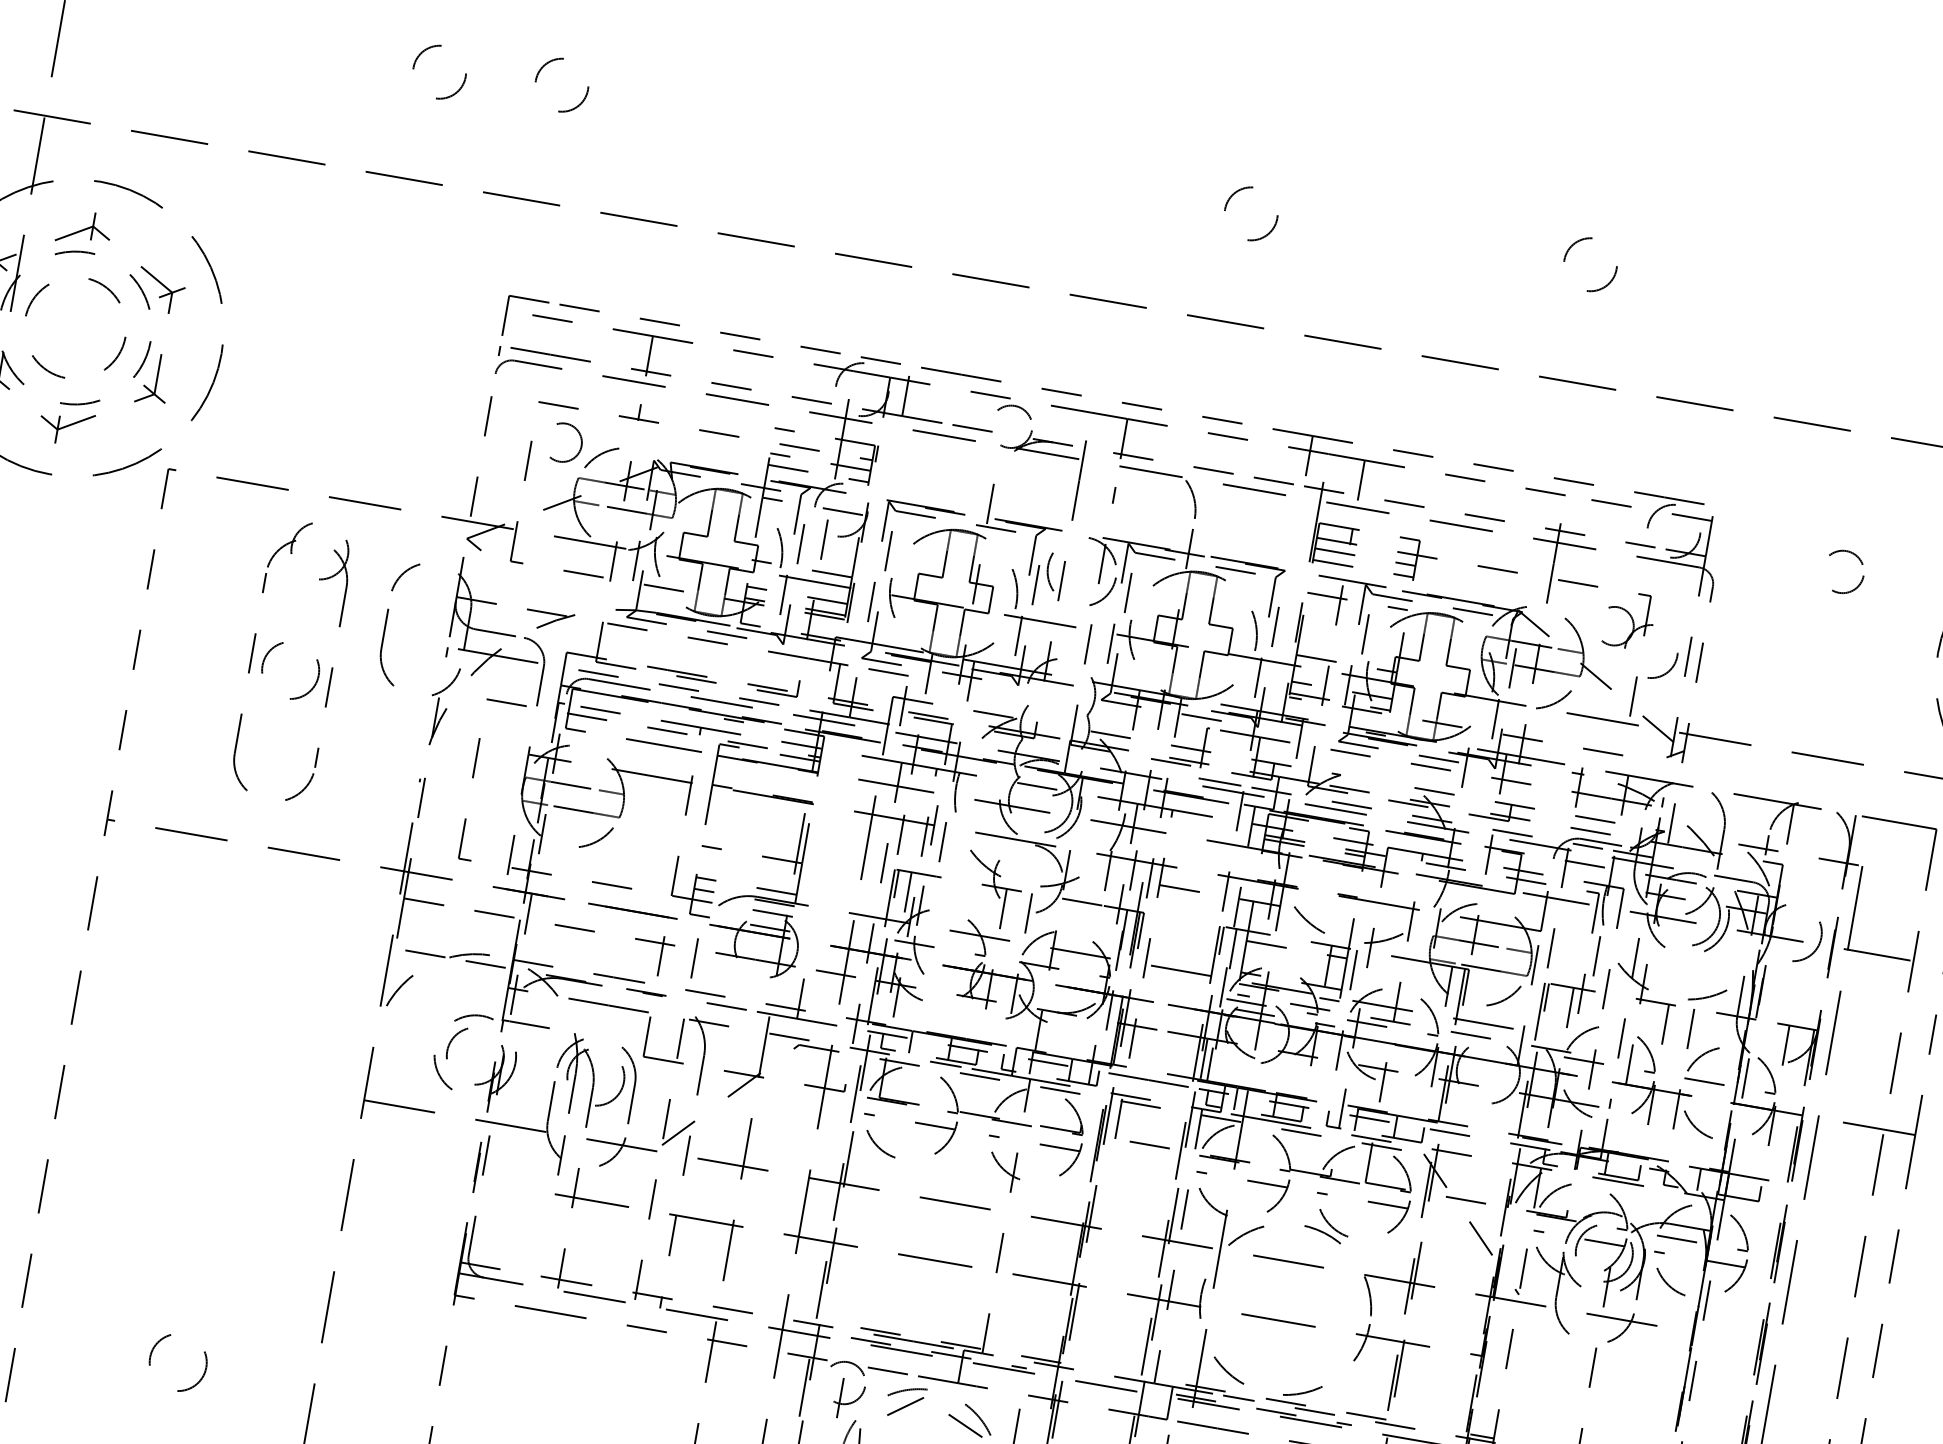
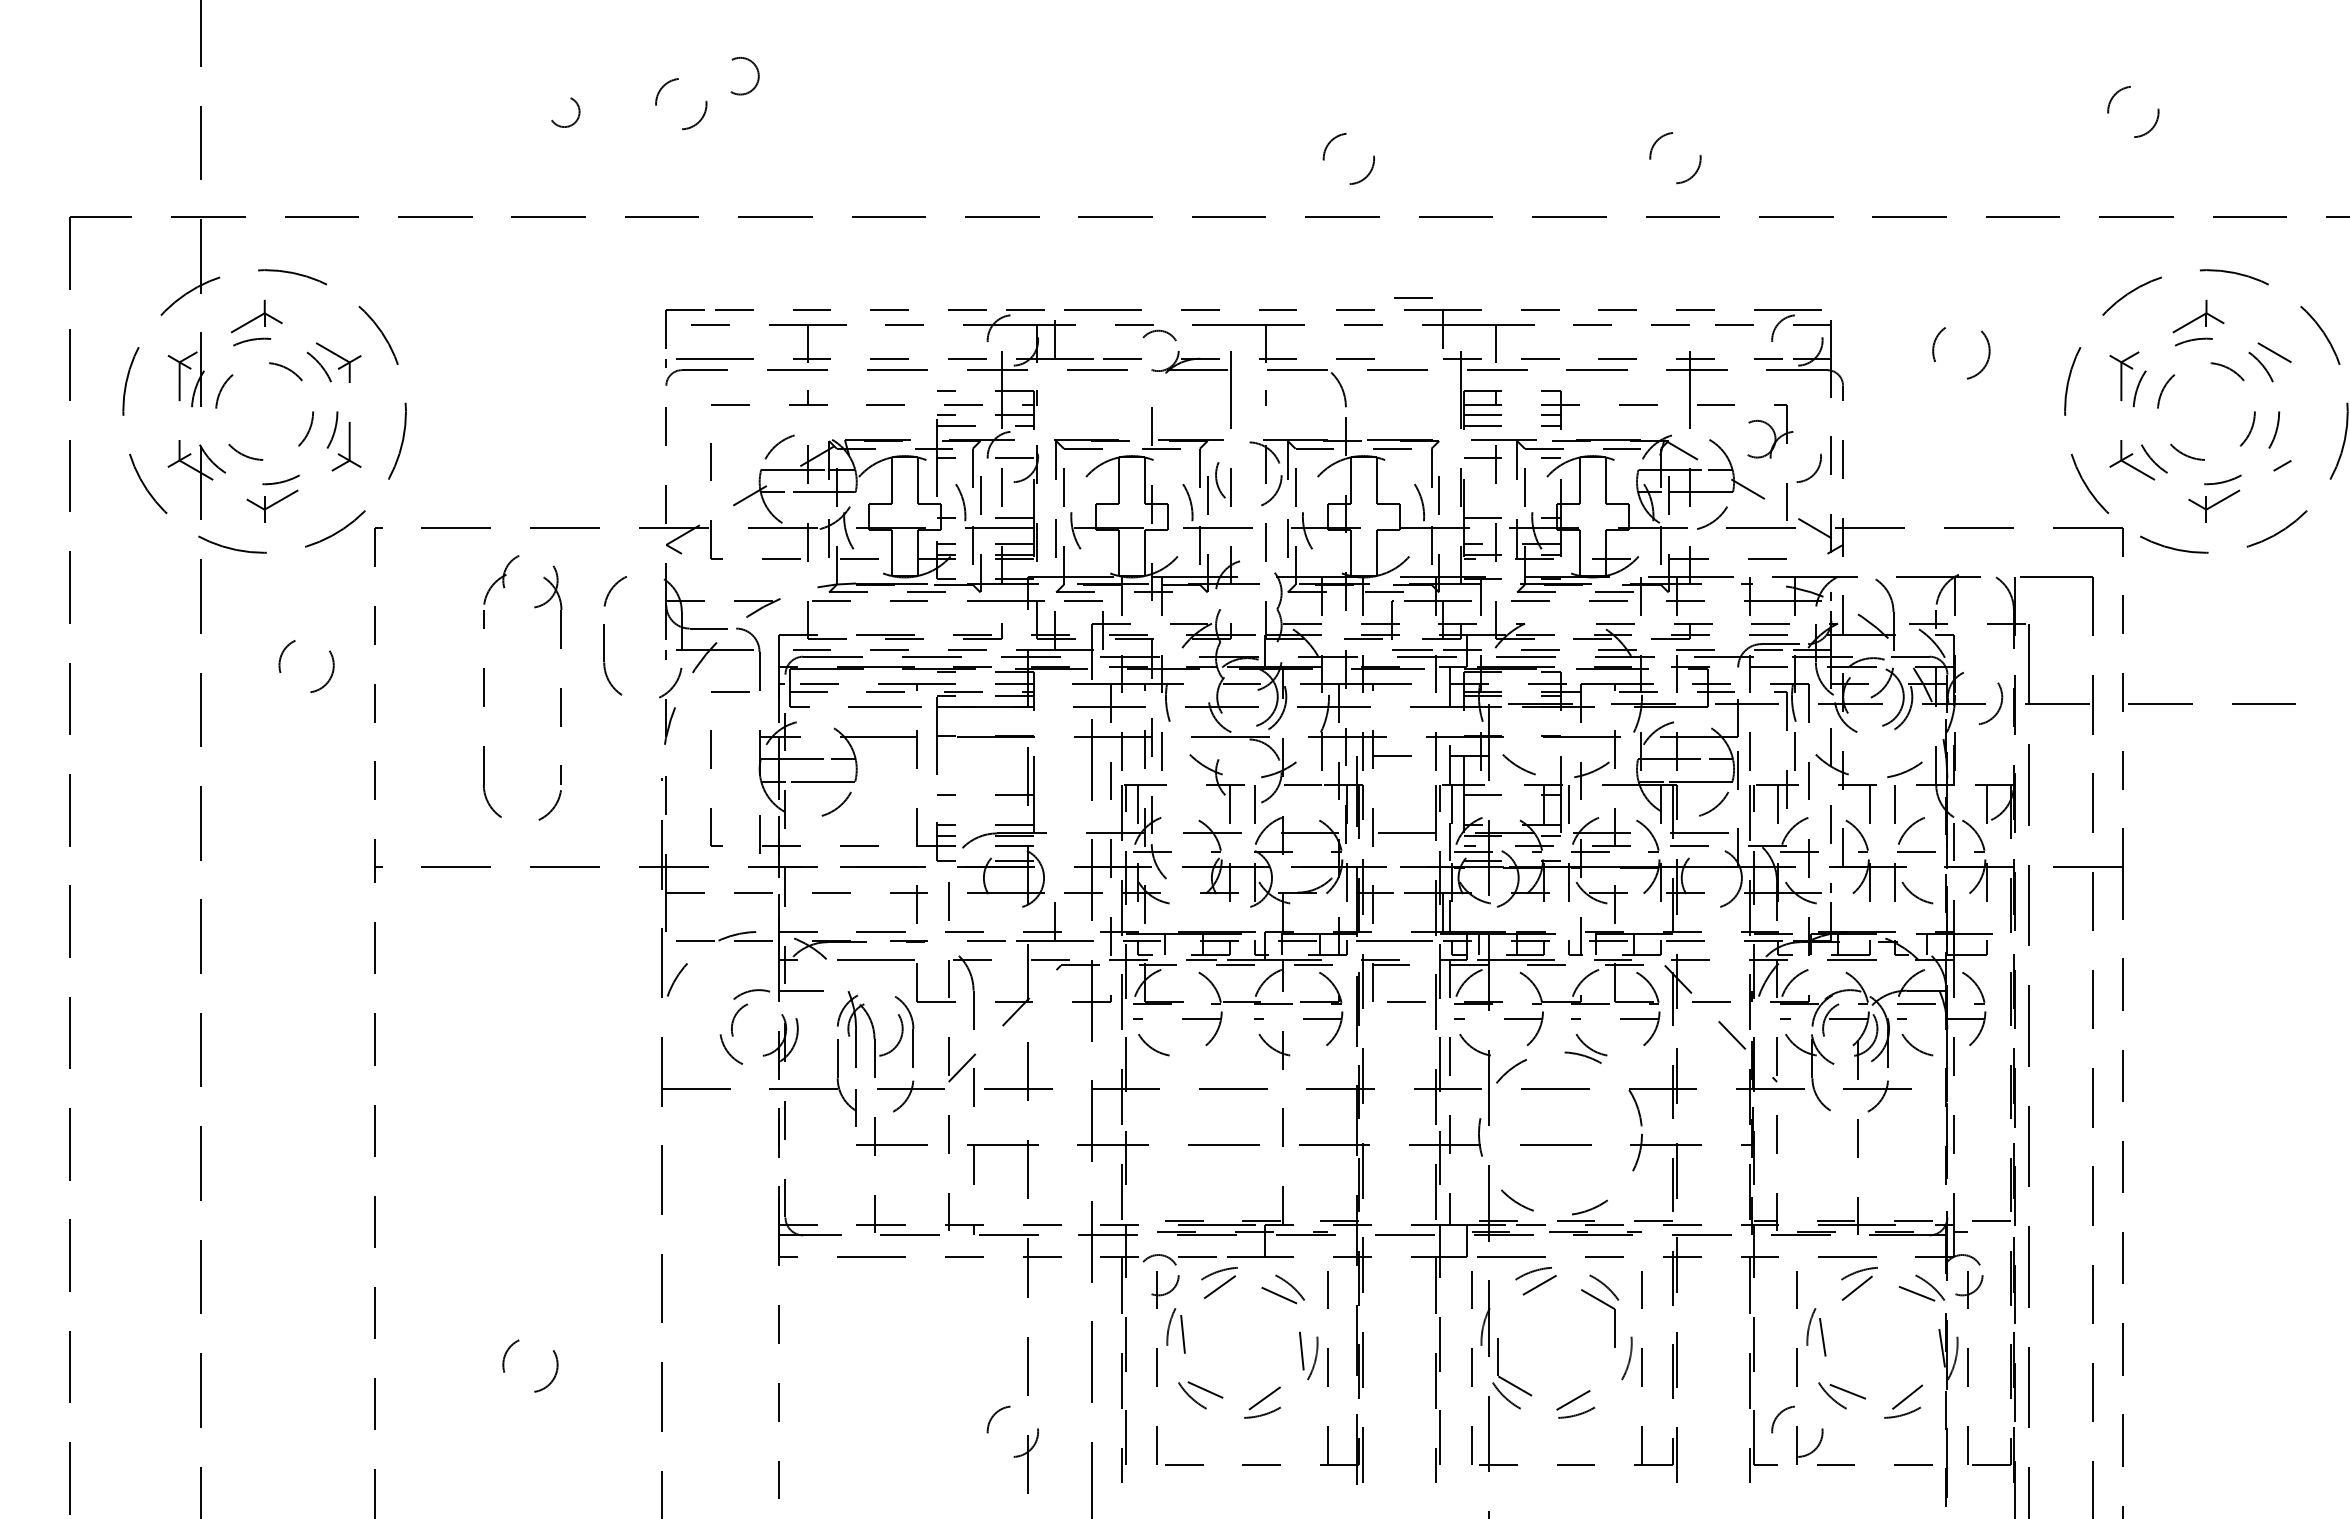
circle: (439, 71) -> (564, 111), size x0.6
circle: (1250, 213) -> (1348, 158), moved
circle: (1590, 265) -> (1675, 158), moved
circle: (566, 443) -> (744, 76), moved
line: (1273, 480) -> (1413, 297), moved
circle: (1844, 571) -> (1964, 350), size x1.4
circle: (290, 671) -> (306, 666), moved

